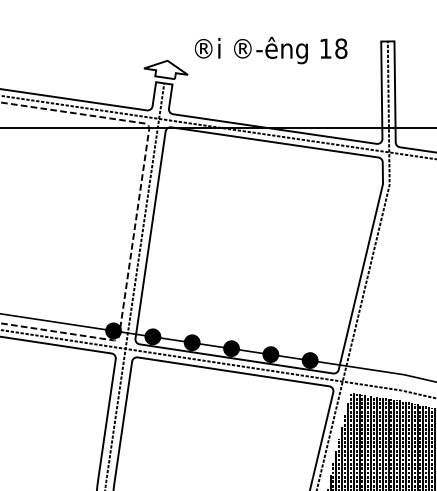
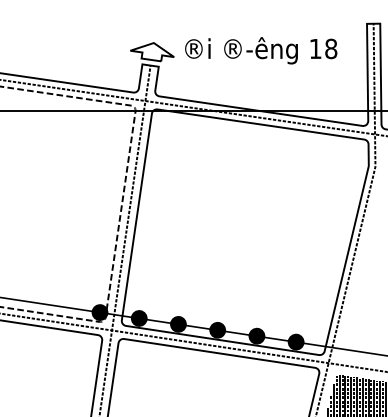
text: (270, 50) -> (260, 50), moved

